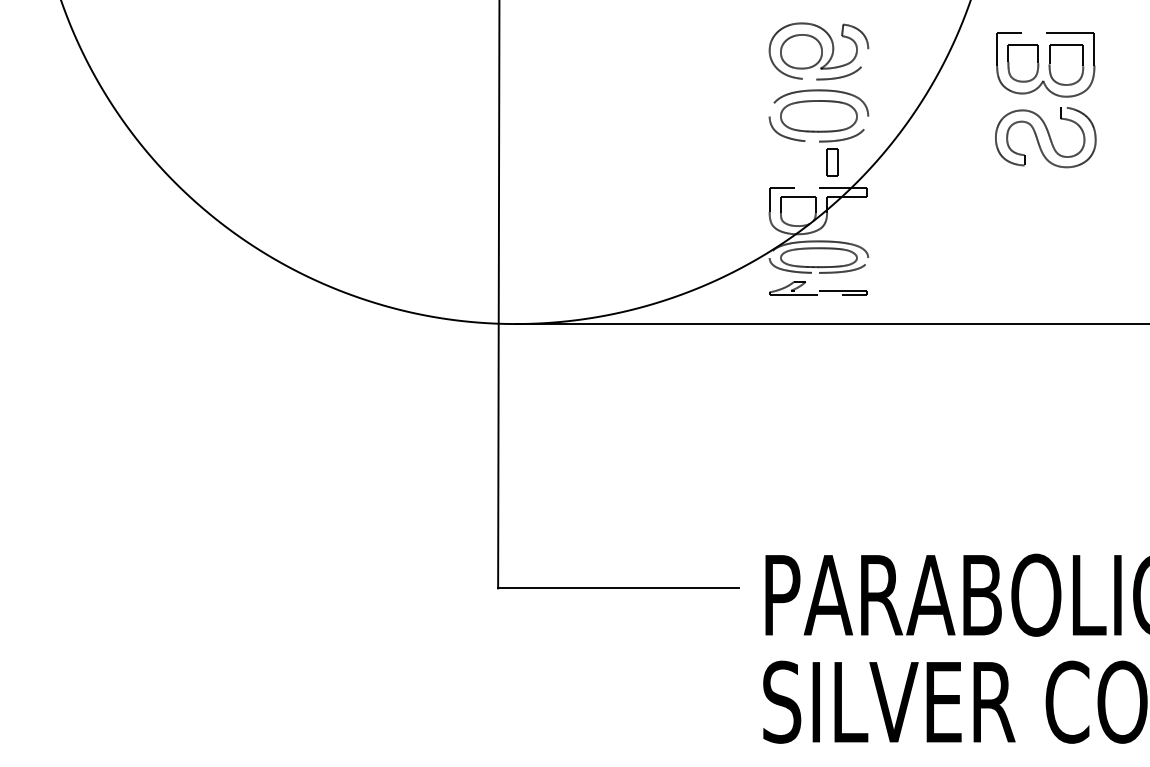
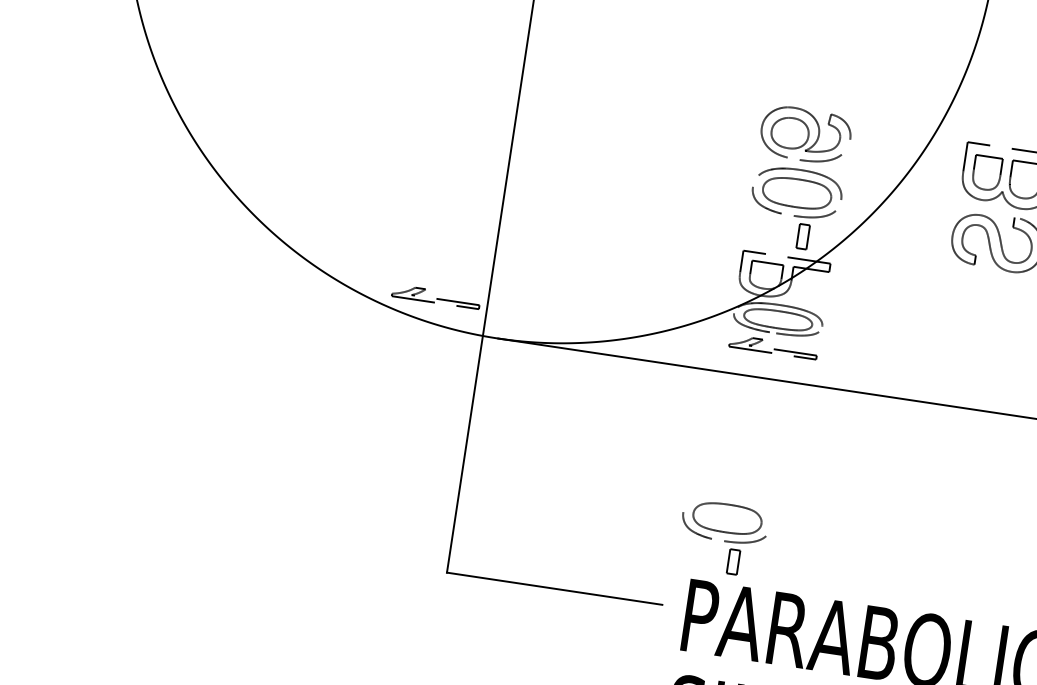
part: (441, 288) -> (436, 296), added
part: (793, 505) -> (722, 538), added

